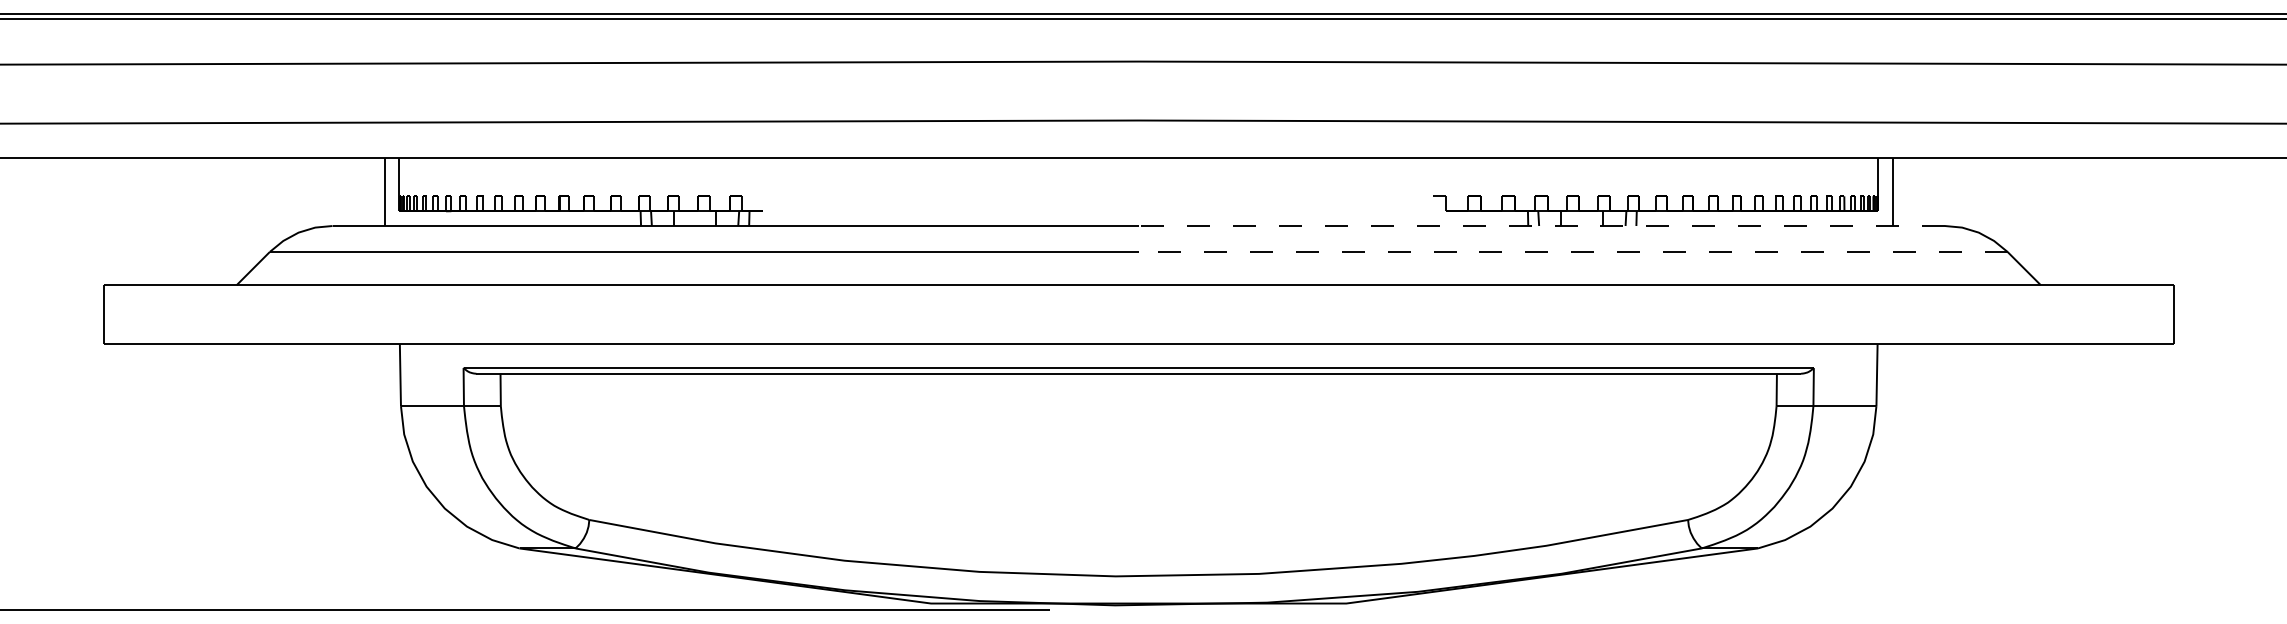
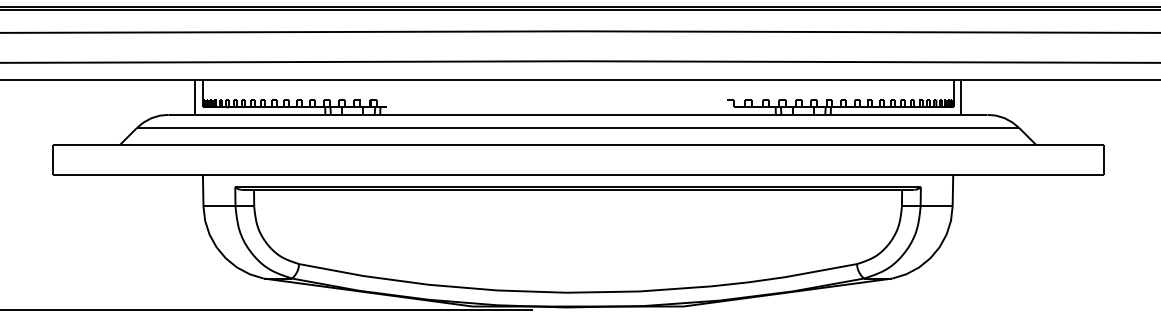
line: (1541, 225) -> (782, 114), dashed -> solid
line: (1572, 250) -> (798, 127), dashed -> solid

